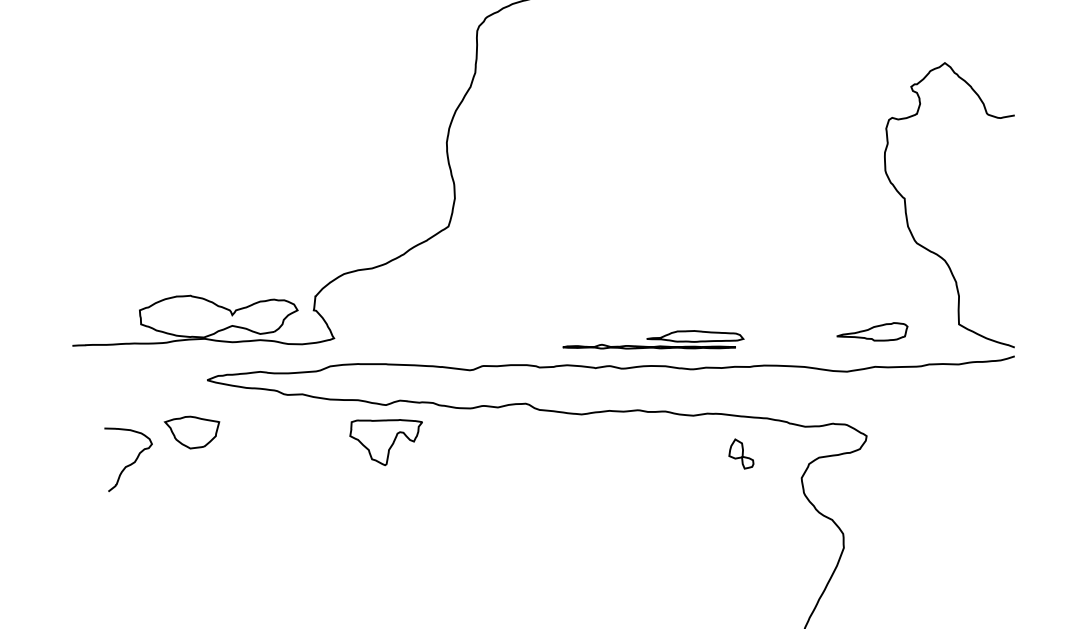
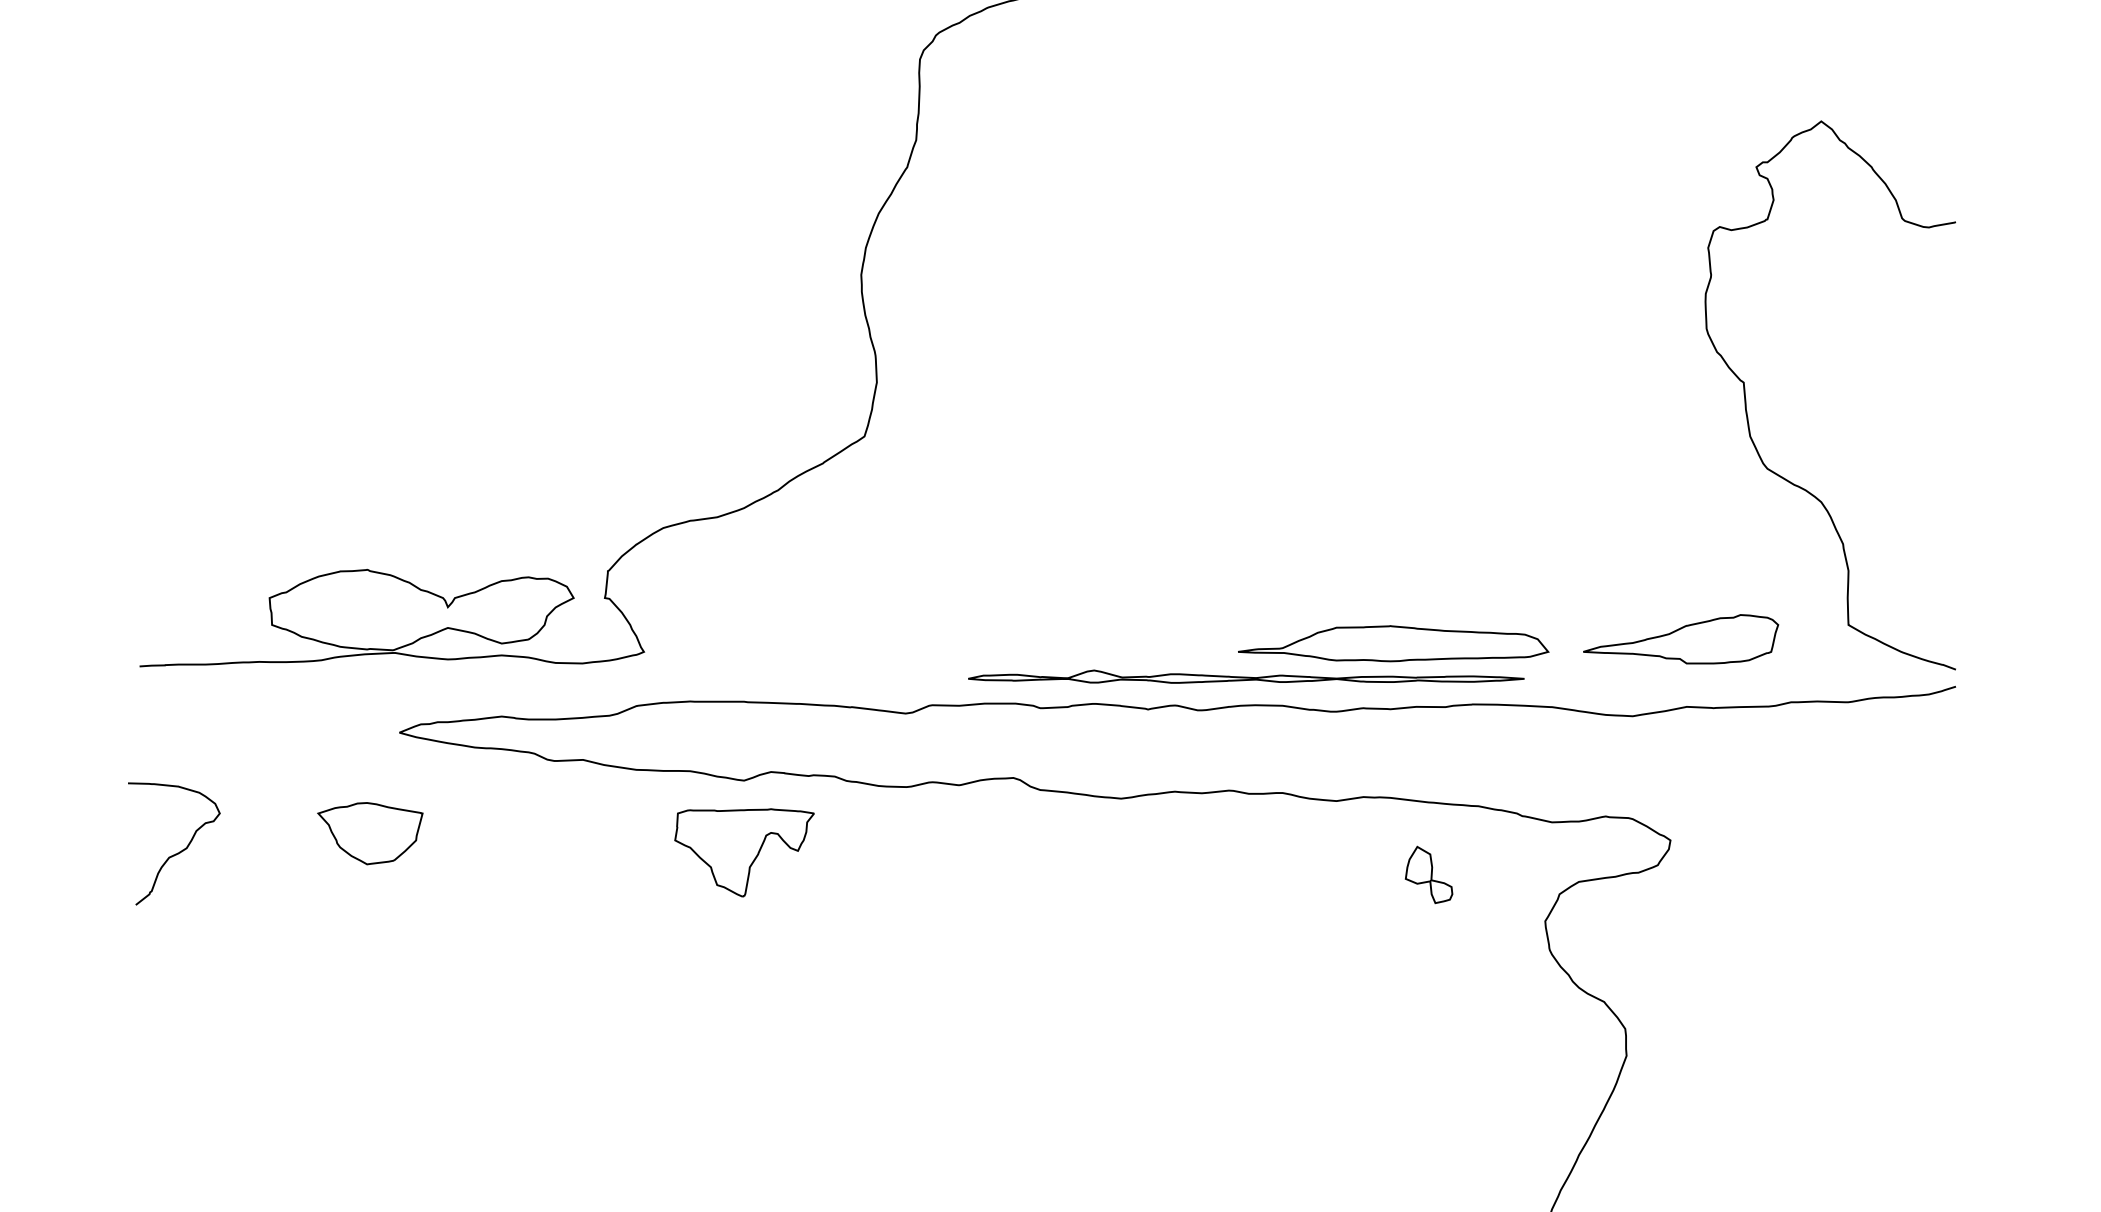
part: (872, 331) -> (1681, 638), size x1.43
part: (653, 339) -> (1259, 654), size x1.67
curve: (130, 463) -> (178, 850), moved

